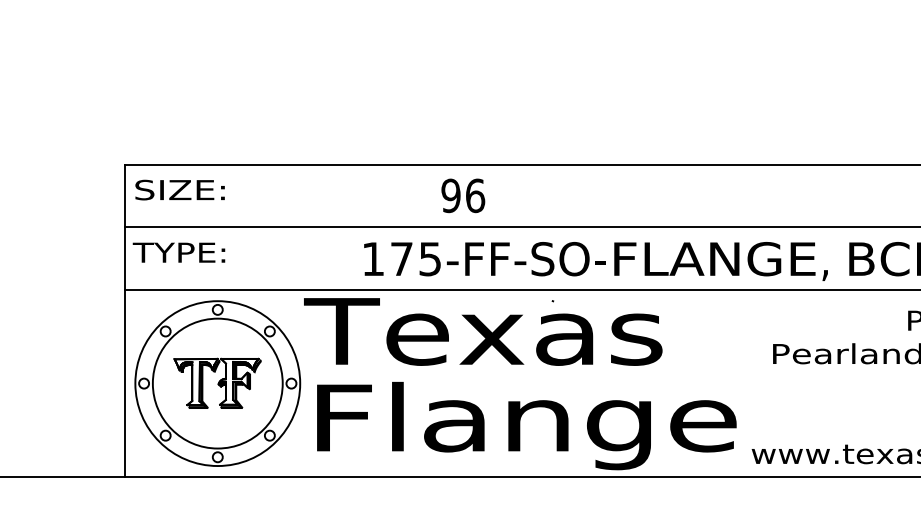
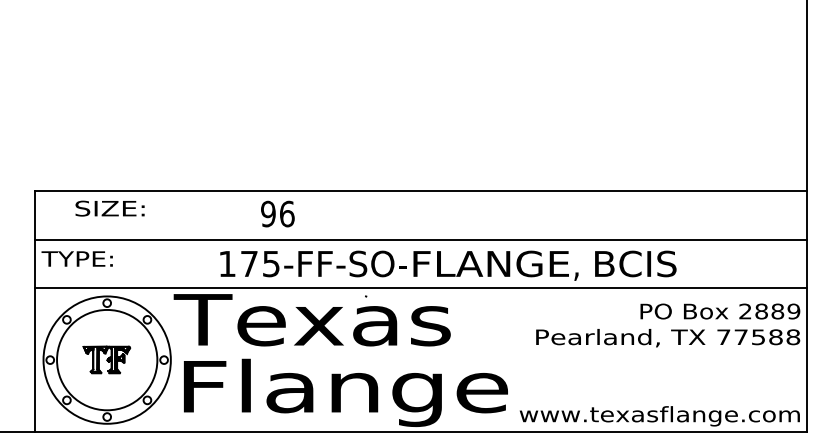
text: (179, 189) -> (109, 208), moved
text: (462, 195) -> (277, 213), moved
part: (216, 382) -> (106, 359), size x0.7

